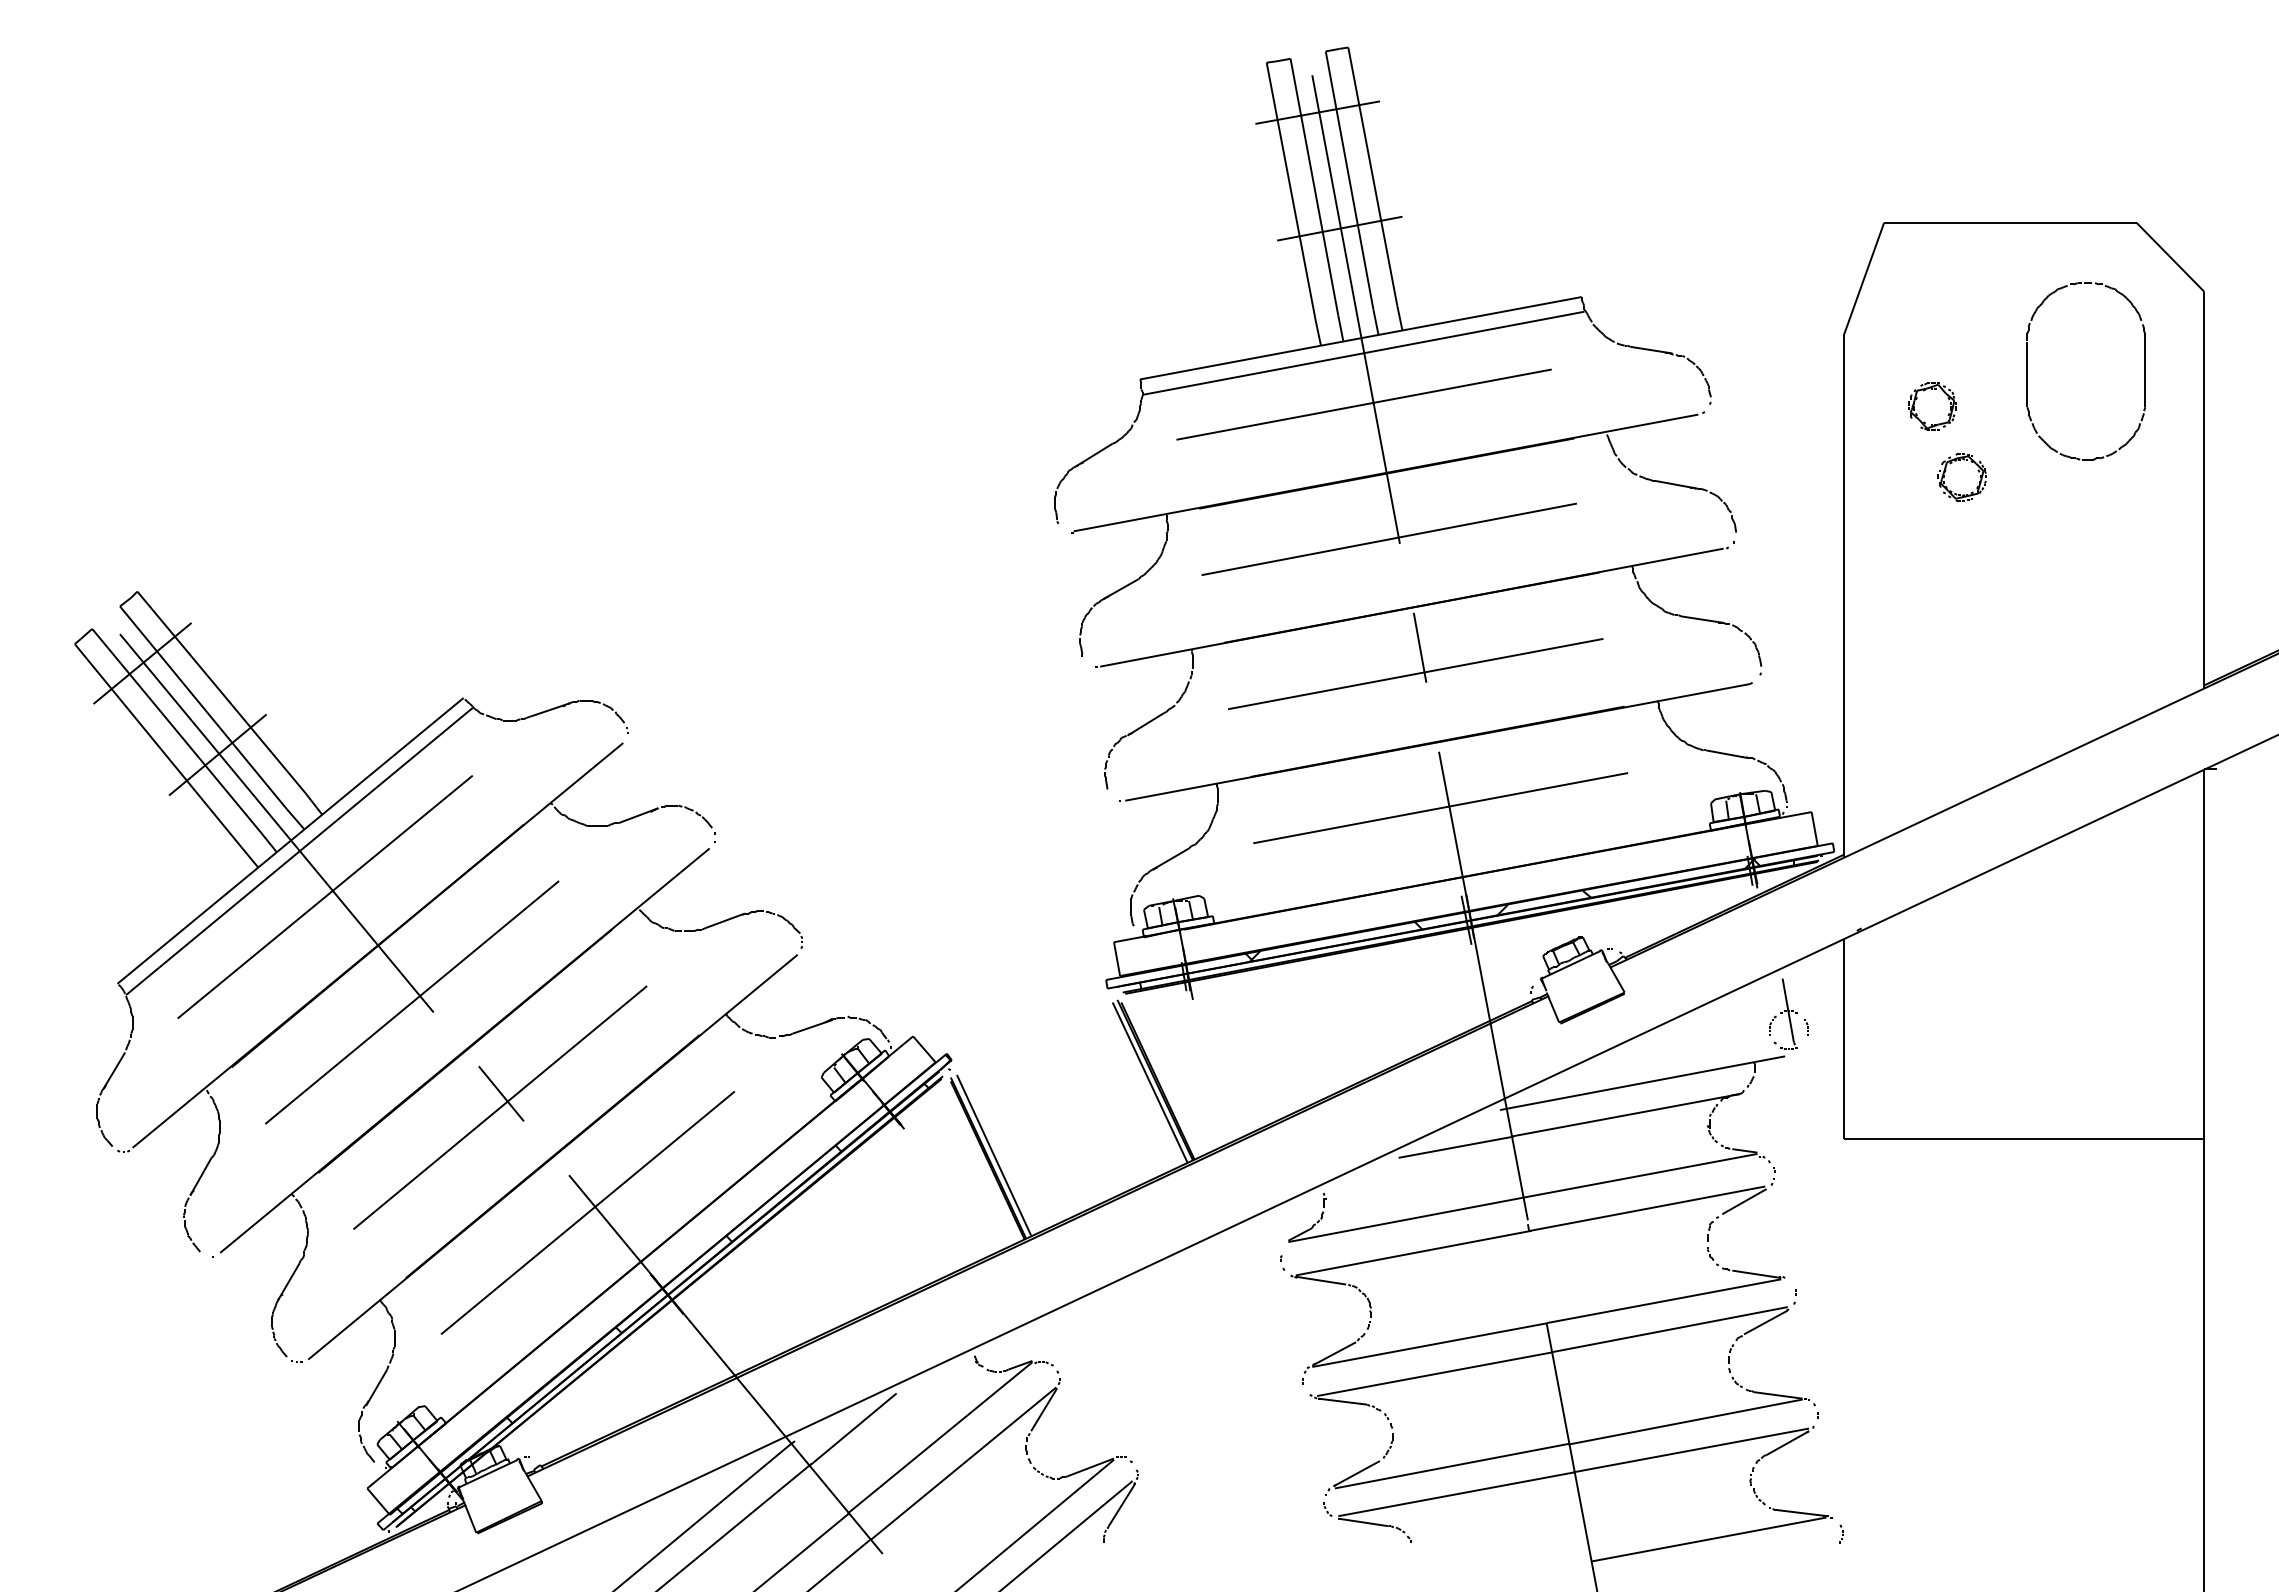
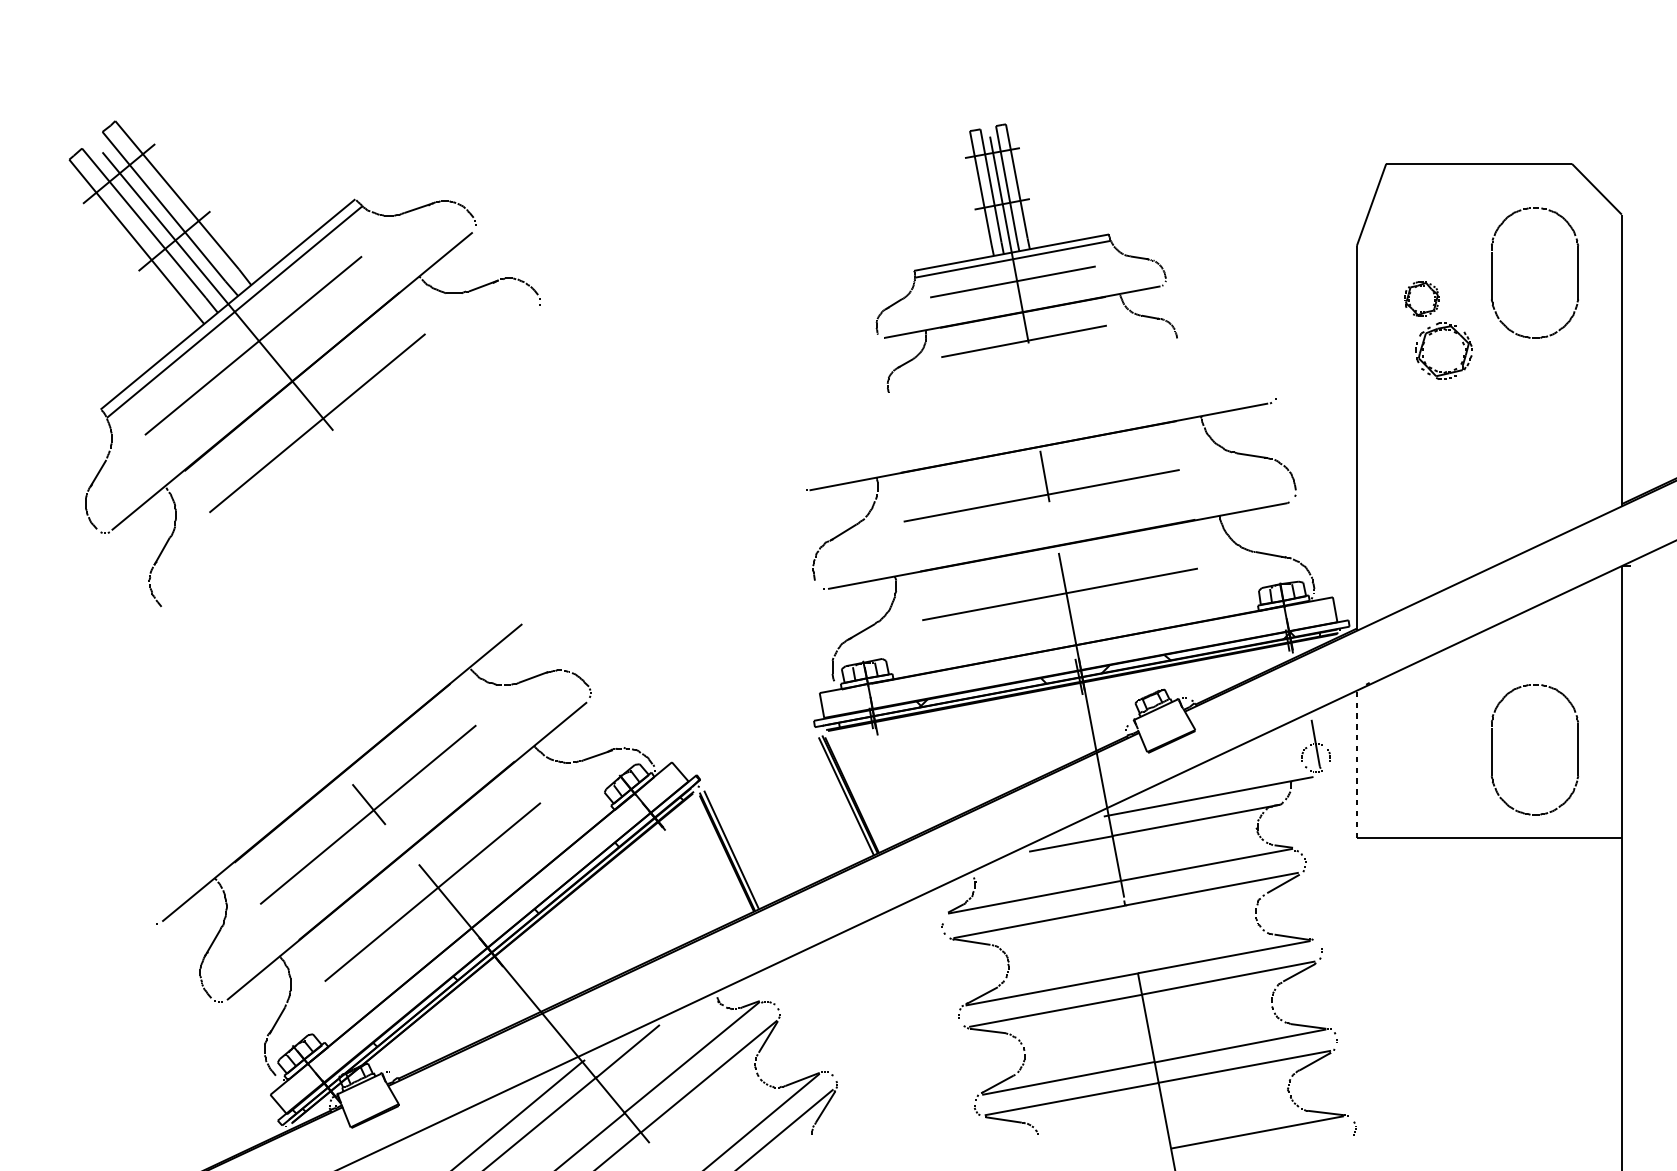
part: (1395, 351) -> (1026, 258), size x0.6
part: (1961, 477) -> (1443, 351), size x1.6
part: (399, 926) -> (308, 367), moved
part: (2027, 1019) -> (1491, 749), added
line: (1844, 1038) -> (1357, 763), solid -> dashed

